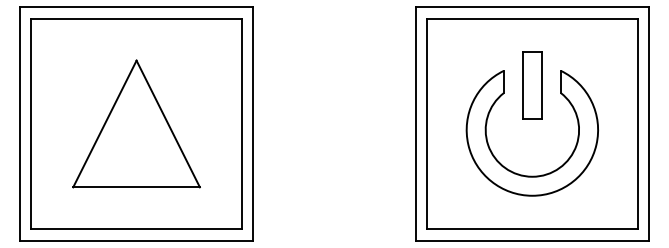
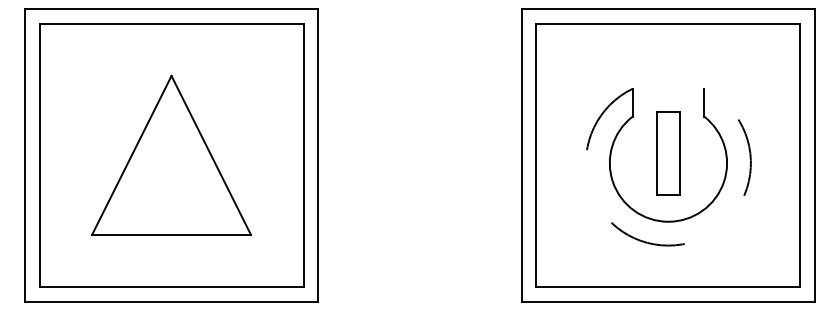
part: (532, 85) -> (668, 153), moved
arc: (532, 195) -> (668, 245), solid -> dashed

